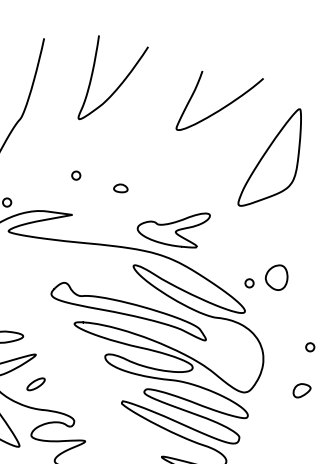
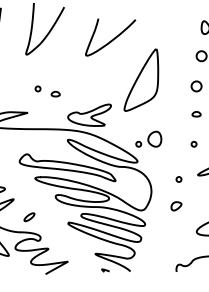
part: (270, 156) -> (141, 79), moved
part: (75, 174) -> (37, 88), moved
part: (36, 384) -> (29, 217), moved

